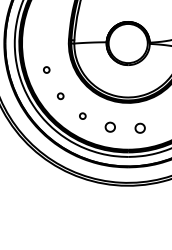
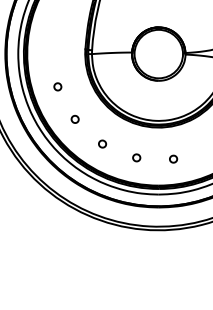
part: (110, 127) -> (136, 158), size x0.62
part: (139, 128) -> (172, 159), size x0.62

